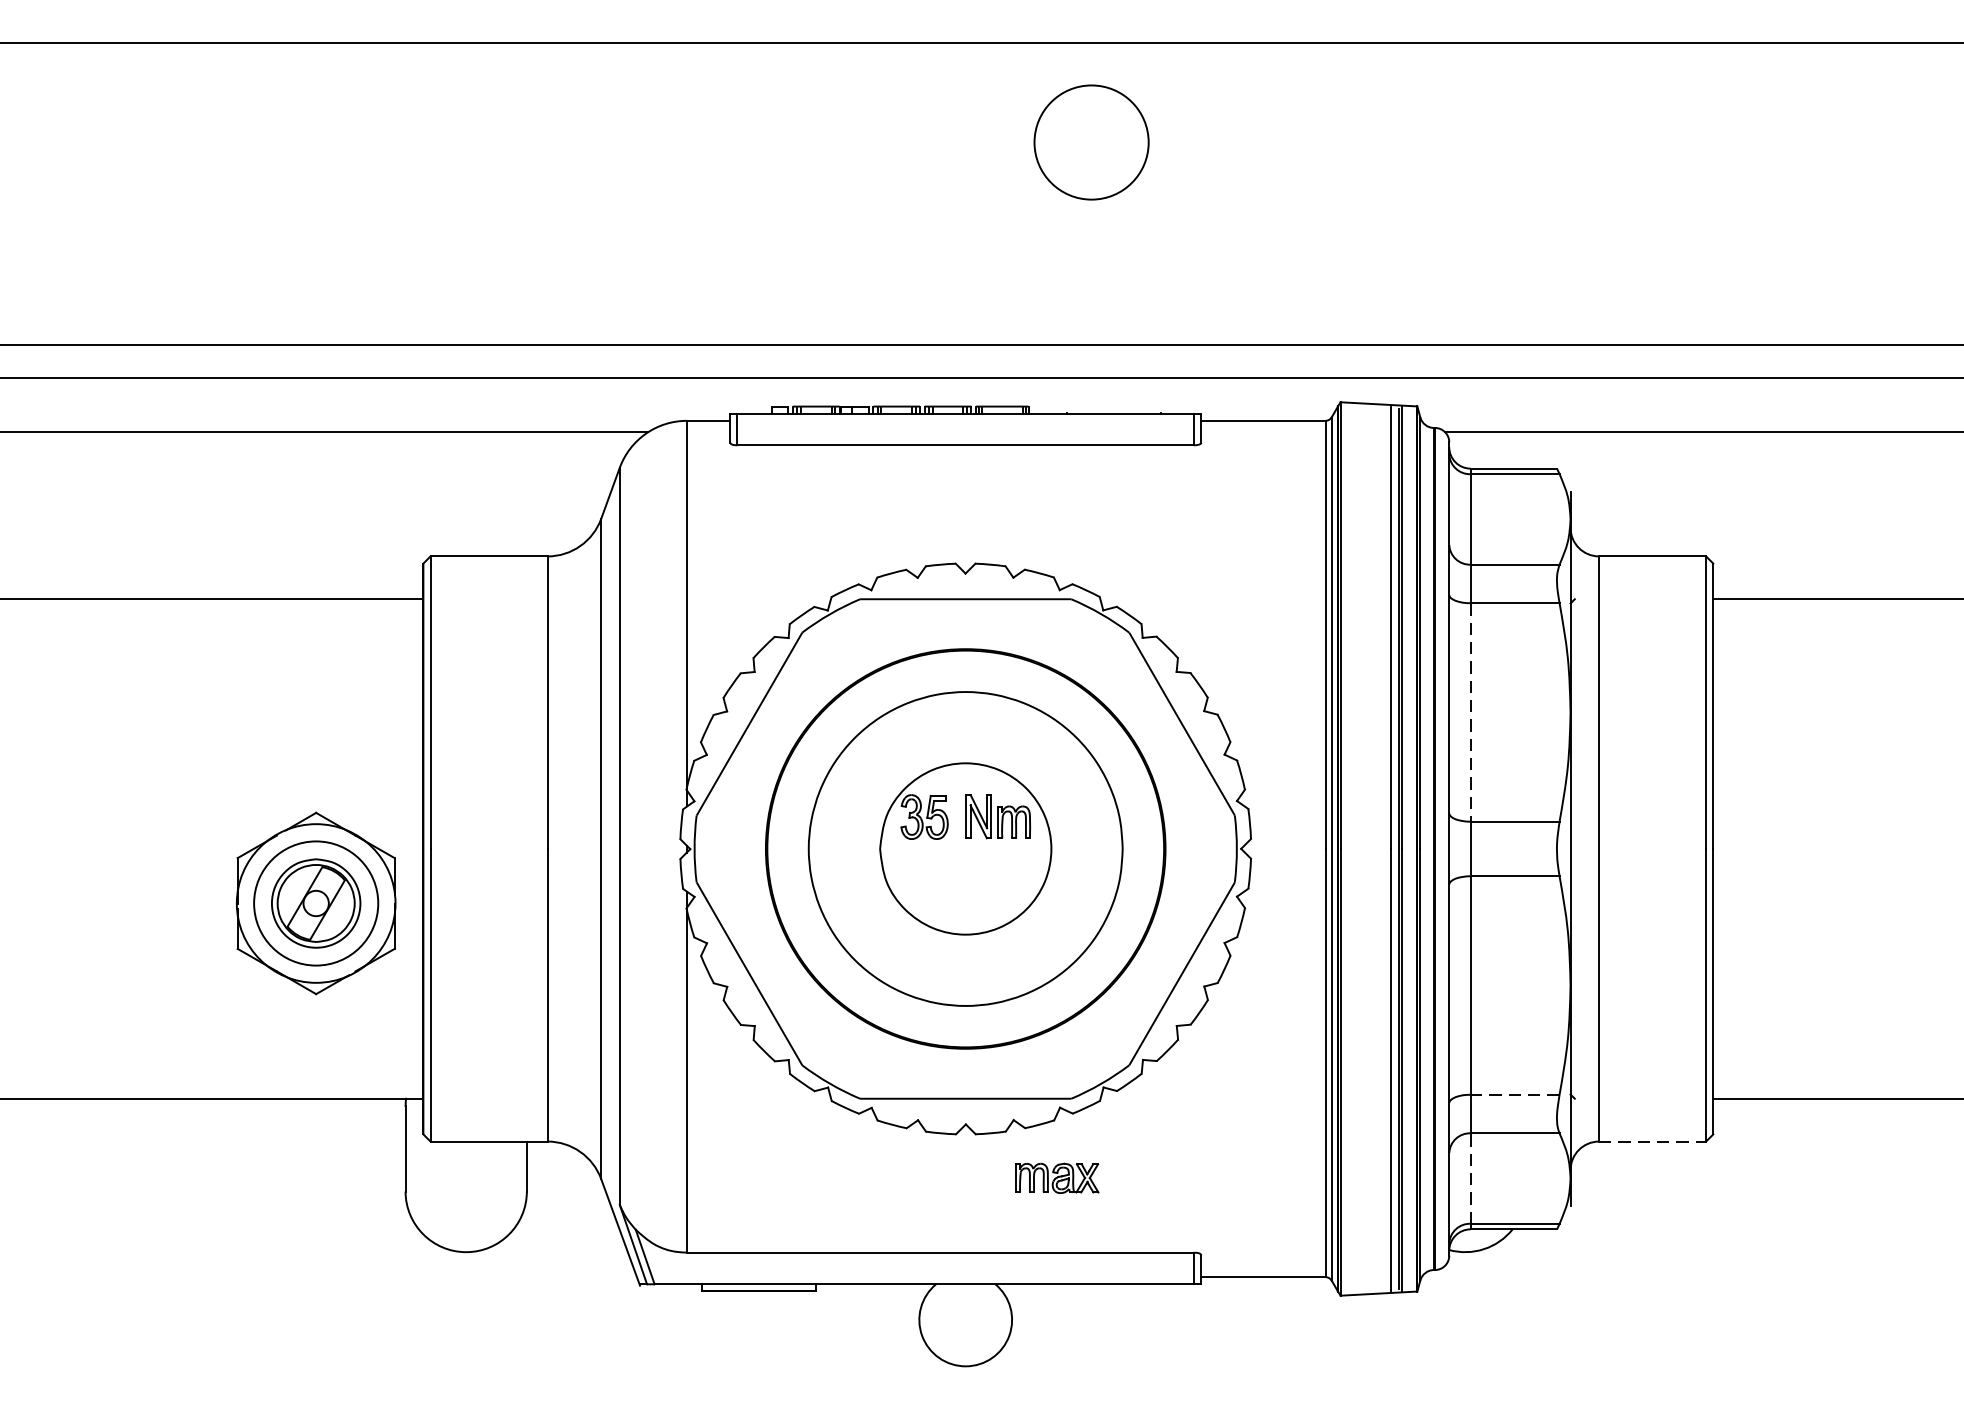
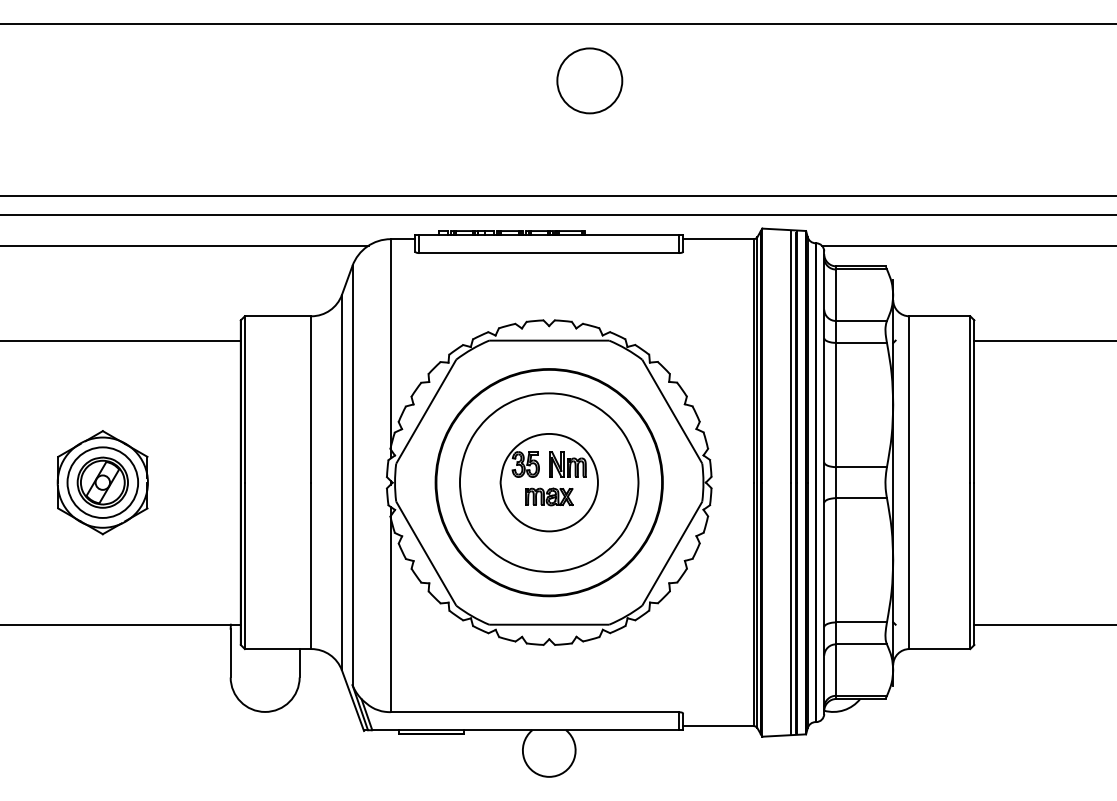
circle: (1091, 141) -> (589, 80), moved
line: (1470, 713) -> (836, 405), dashed -> solid
part: (315, 903) -> (102, 482), moved
line: (1514, 1094) -> (861, 622), dashed -> solid
line: (1653, 1142) -> (940, 649), dashed -> solid
part: (1057, 1177) -> (549, 496), moved
line: (1470, 1179) -> (836, 670), dashed -> solid

